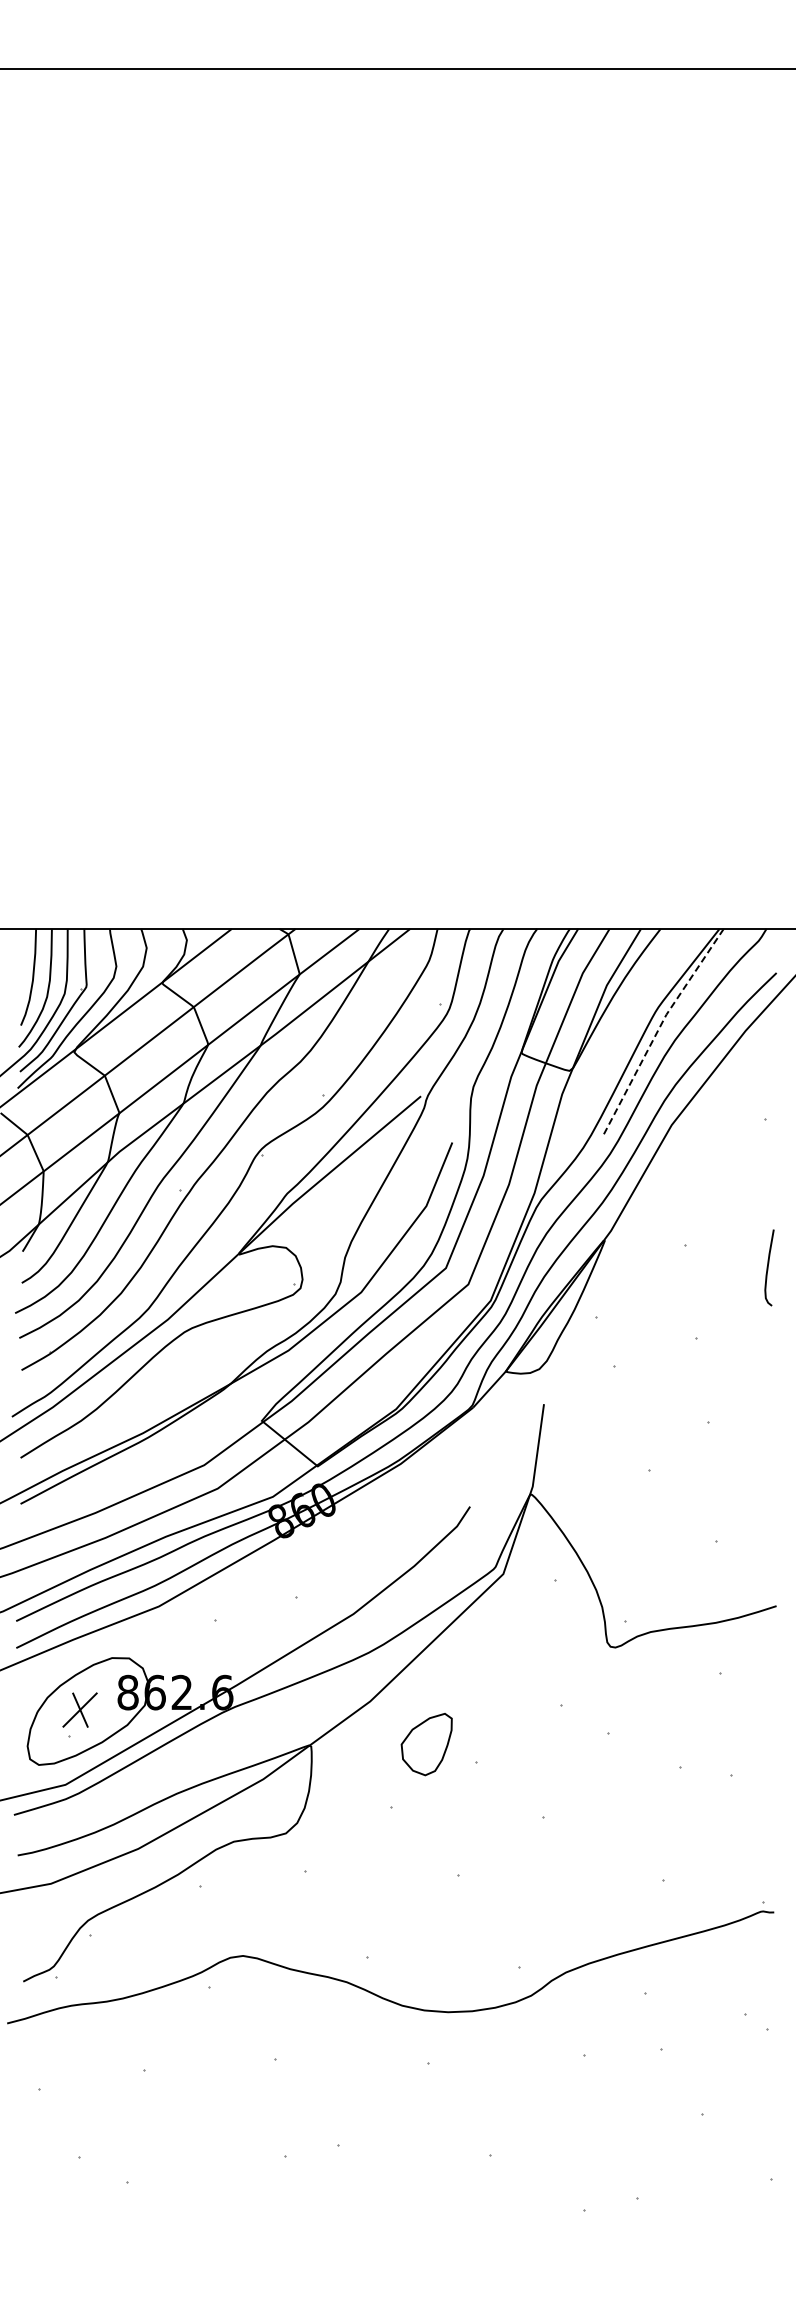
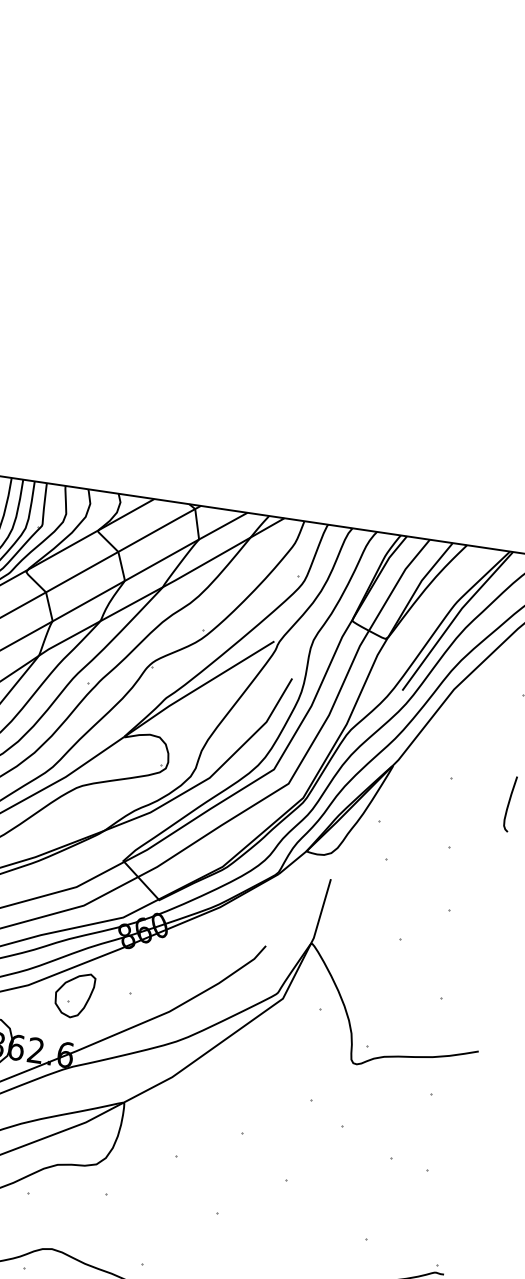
line: (658, 1029) -> (454, 618), dashed -> solid
part: (426, 1744) -> (74, 995), moved

